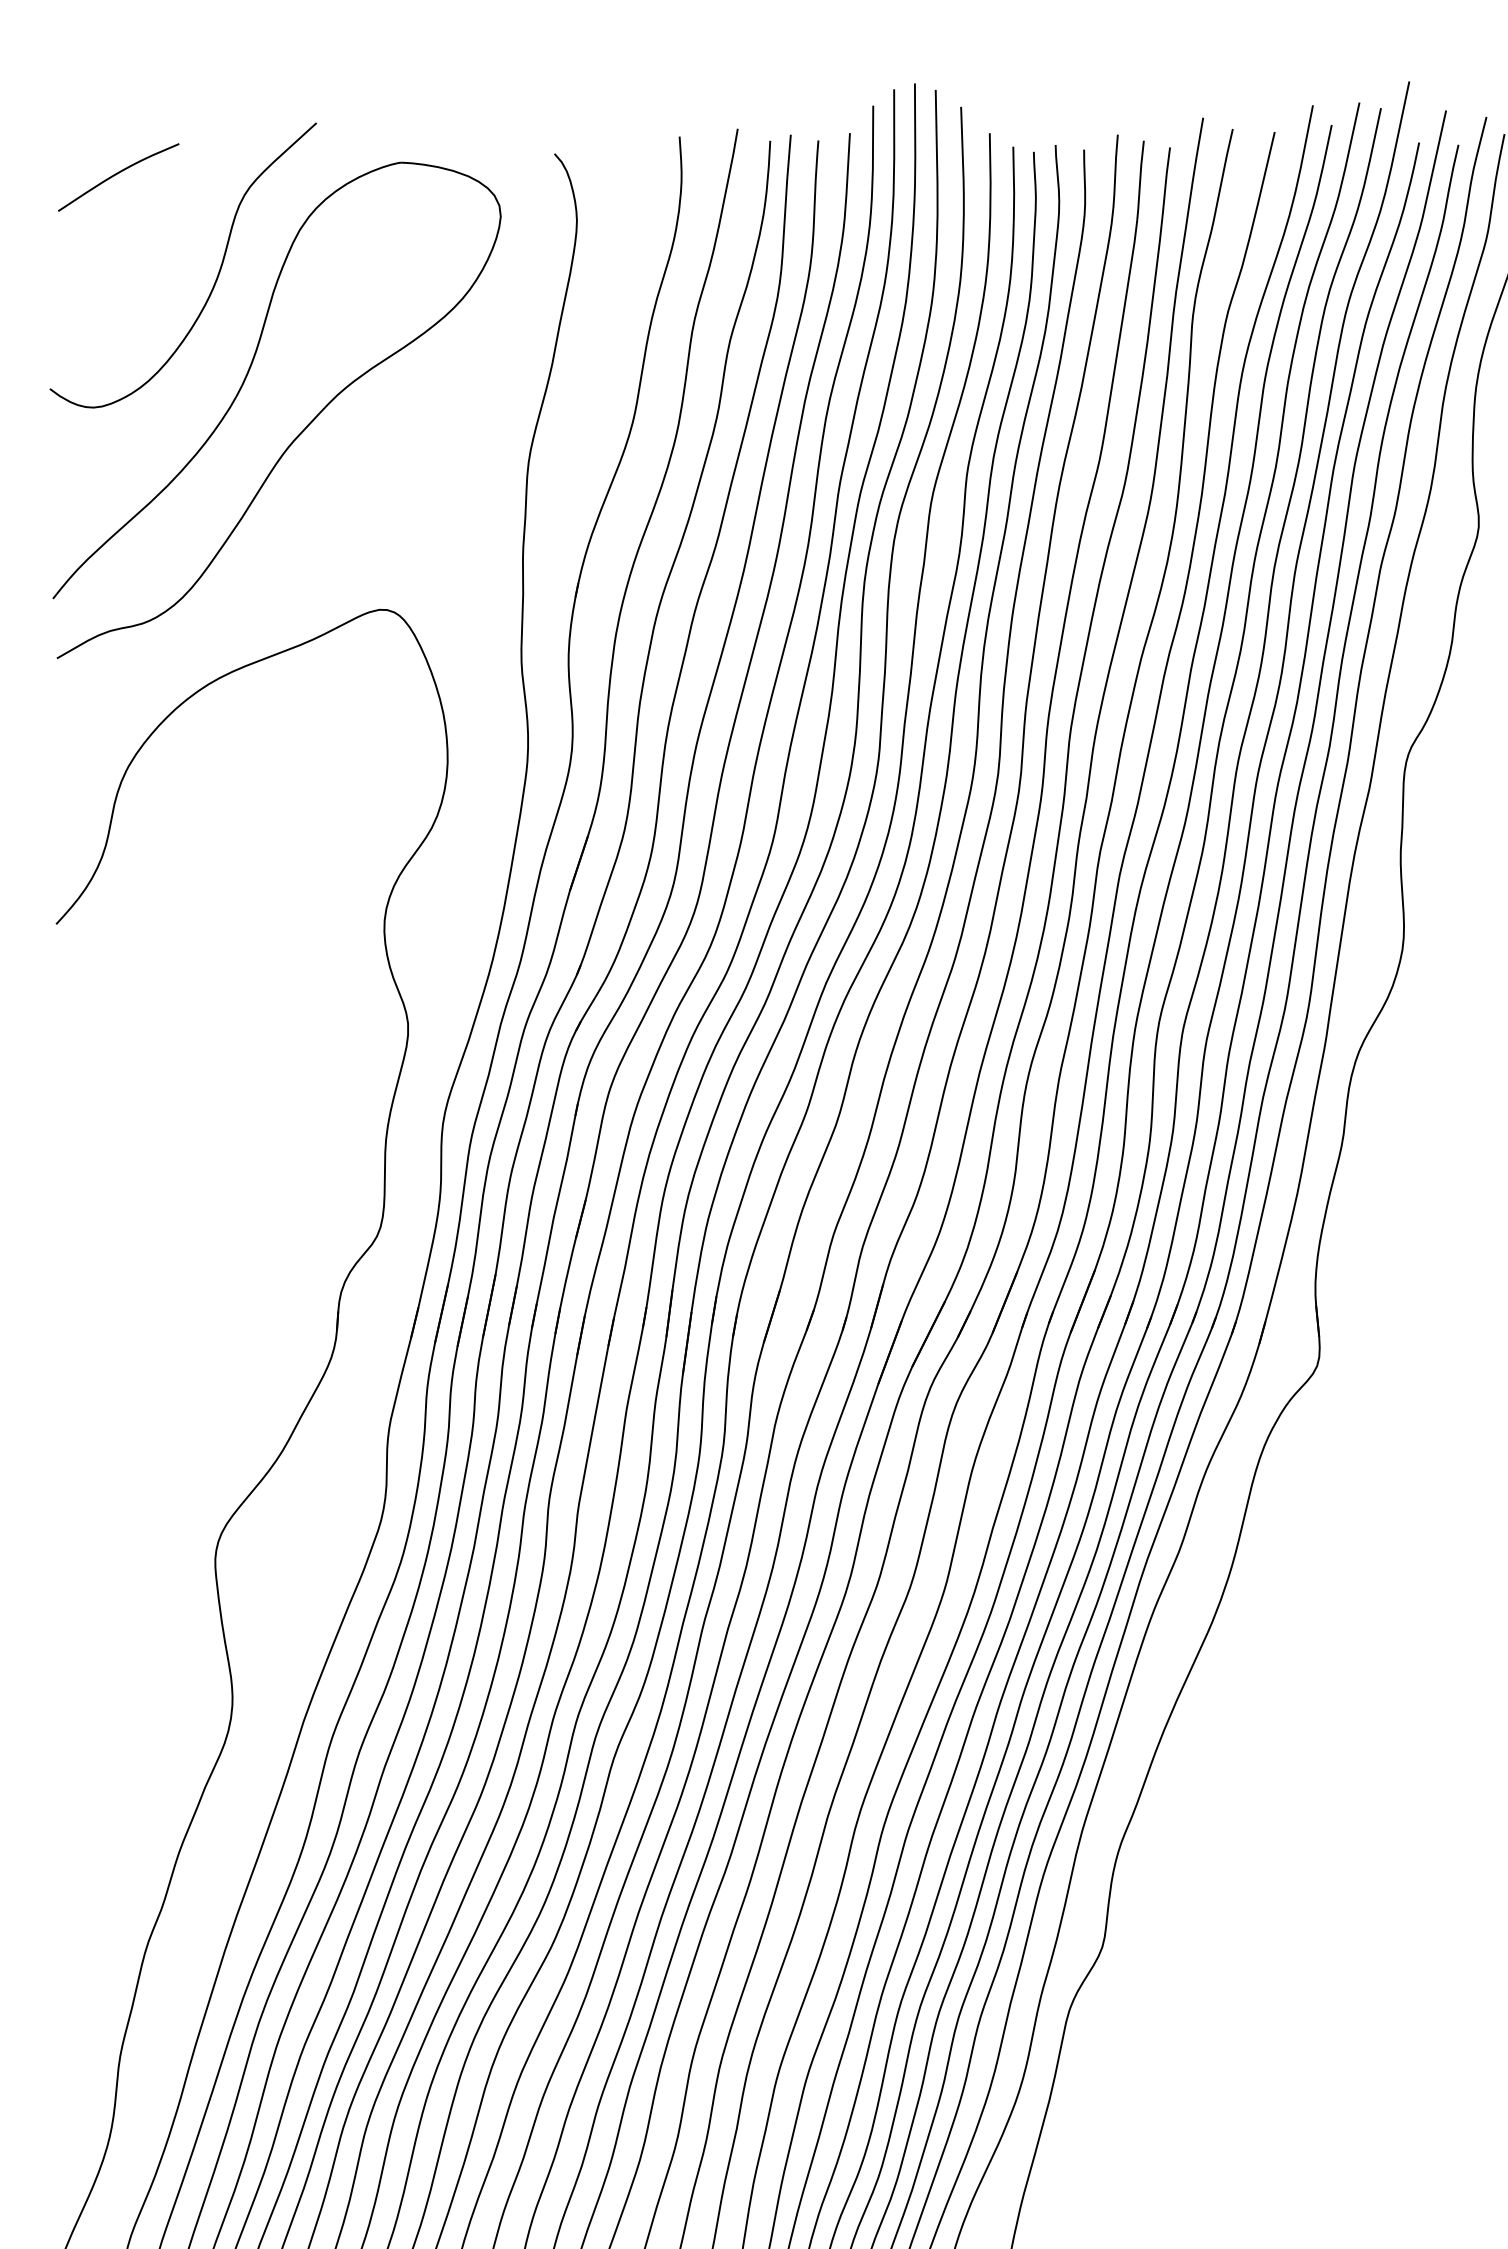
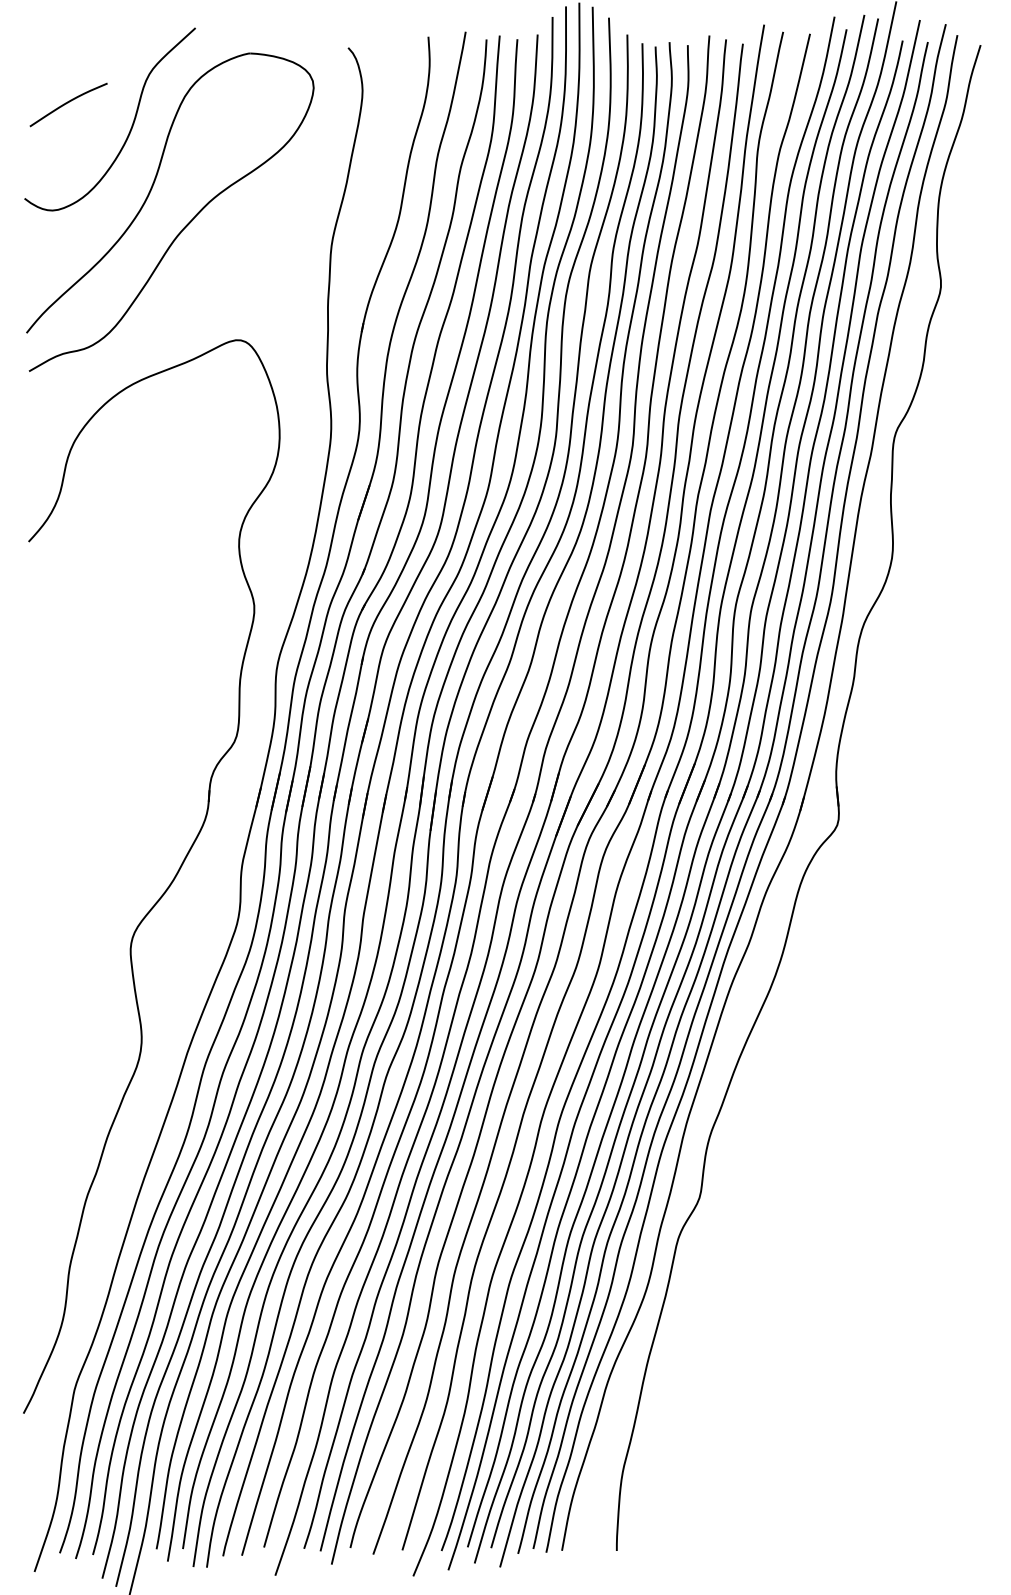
curve: (118, 175) -> (68, 103), moved

